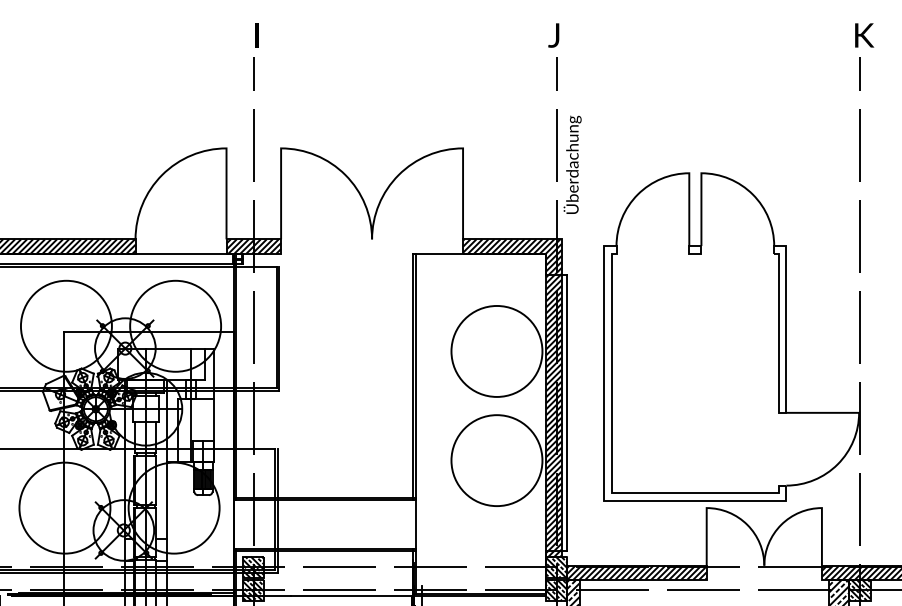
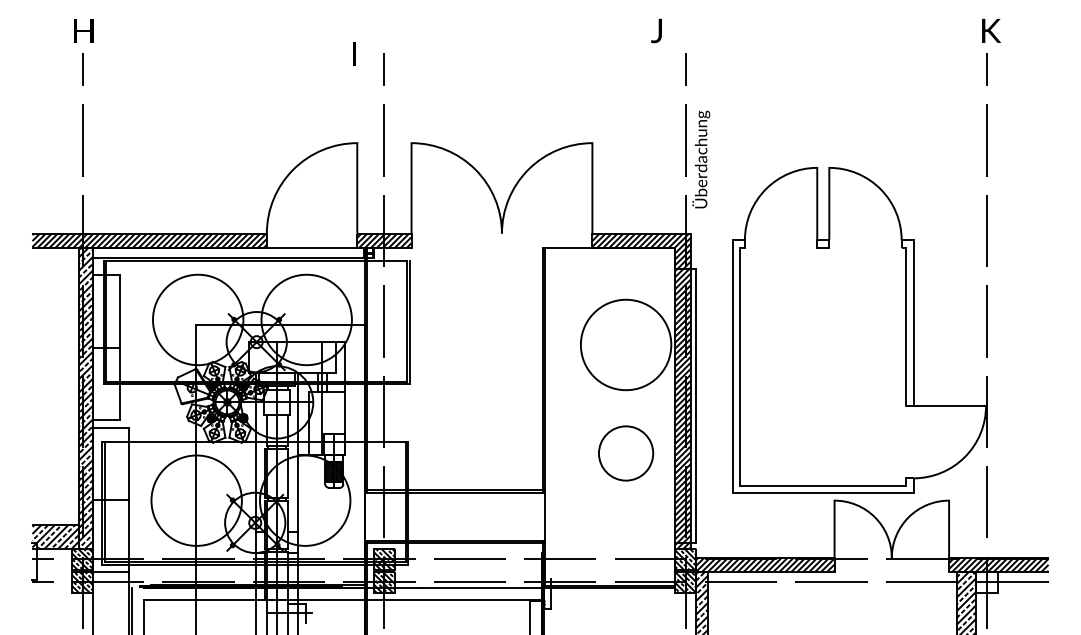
text: (256, 35) -> (354, 53), moved
text: (553, 35) -> (656, 30), moved
circle: (496, 460) -> (625, 453), size x0.6
hatch: (859, 589) -> (986, 581), removed

